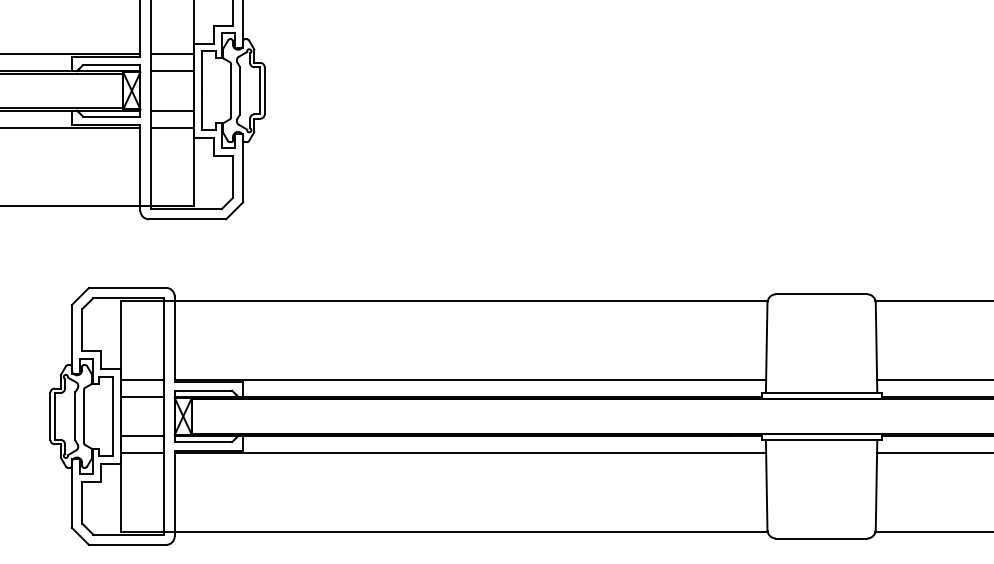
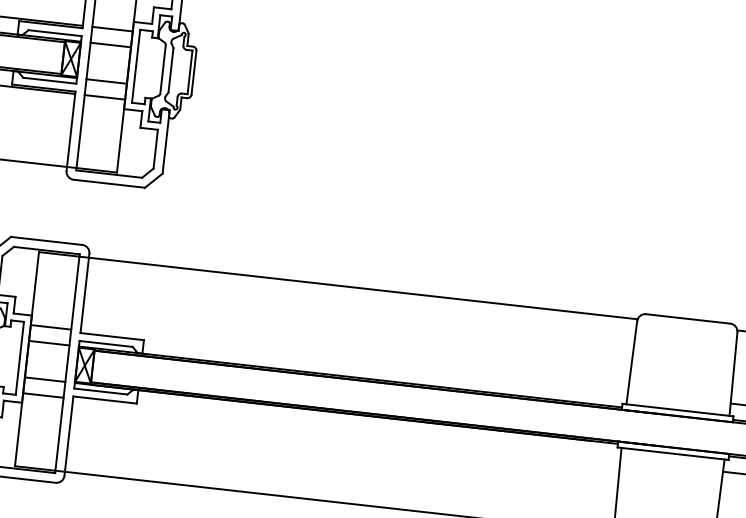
line: (469, 379) -> (353, 361), removed
line: (469, 453) -> (345, 429), removed

